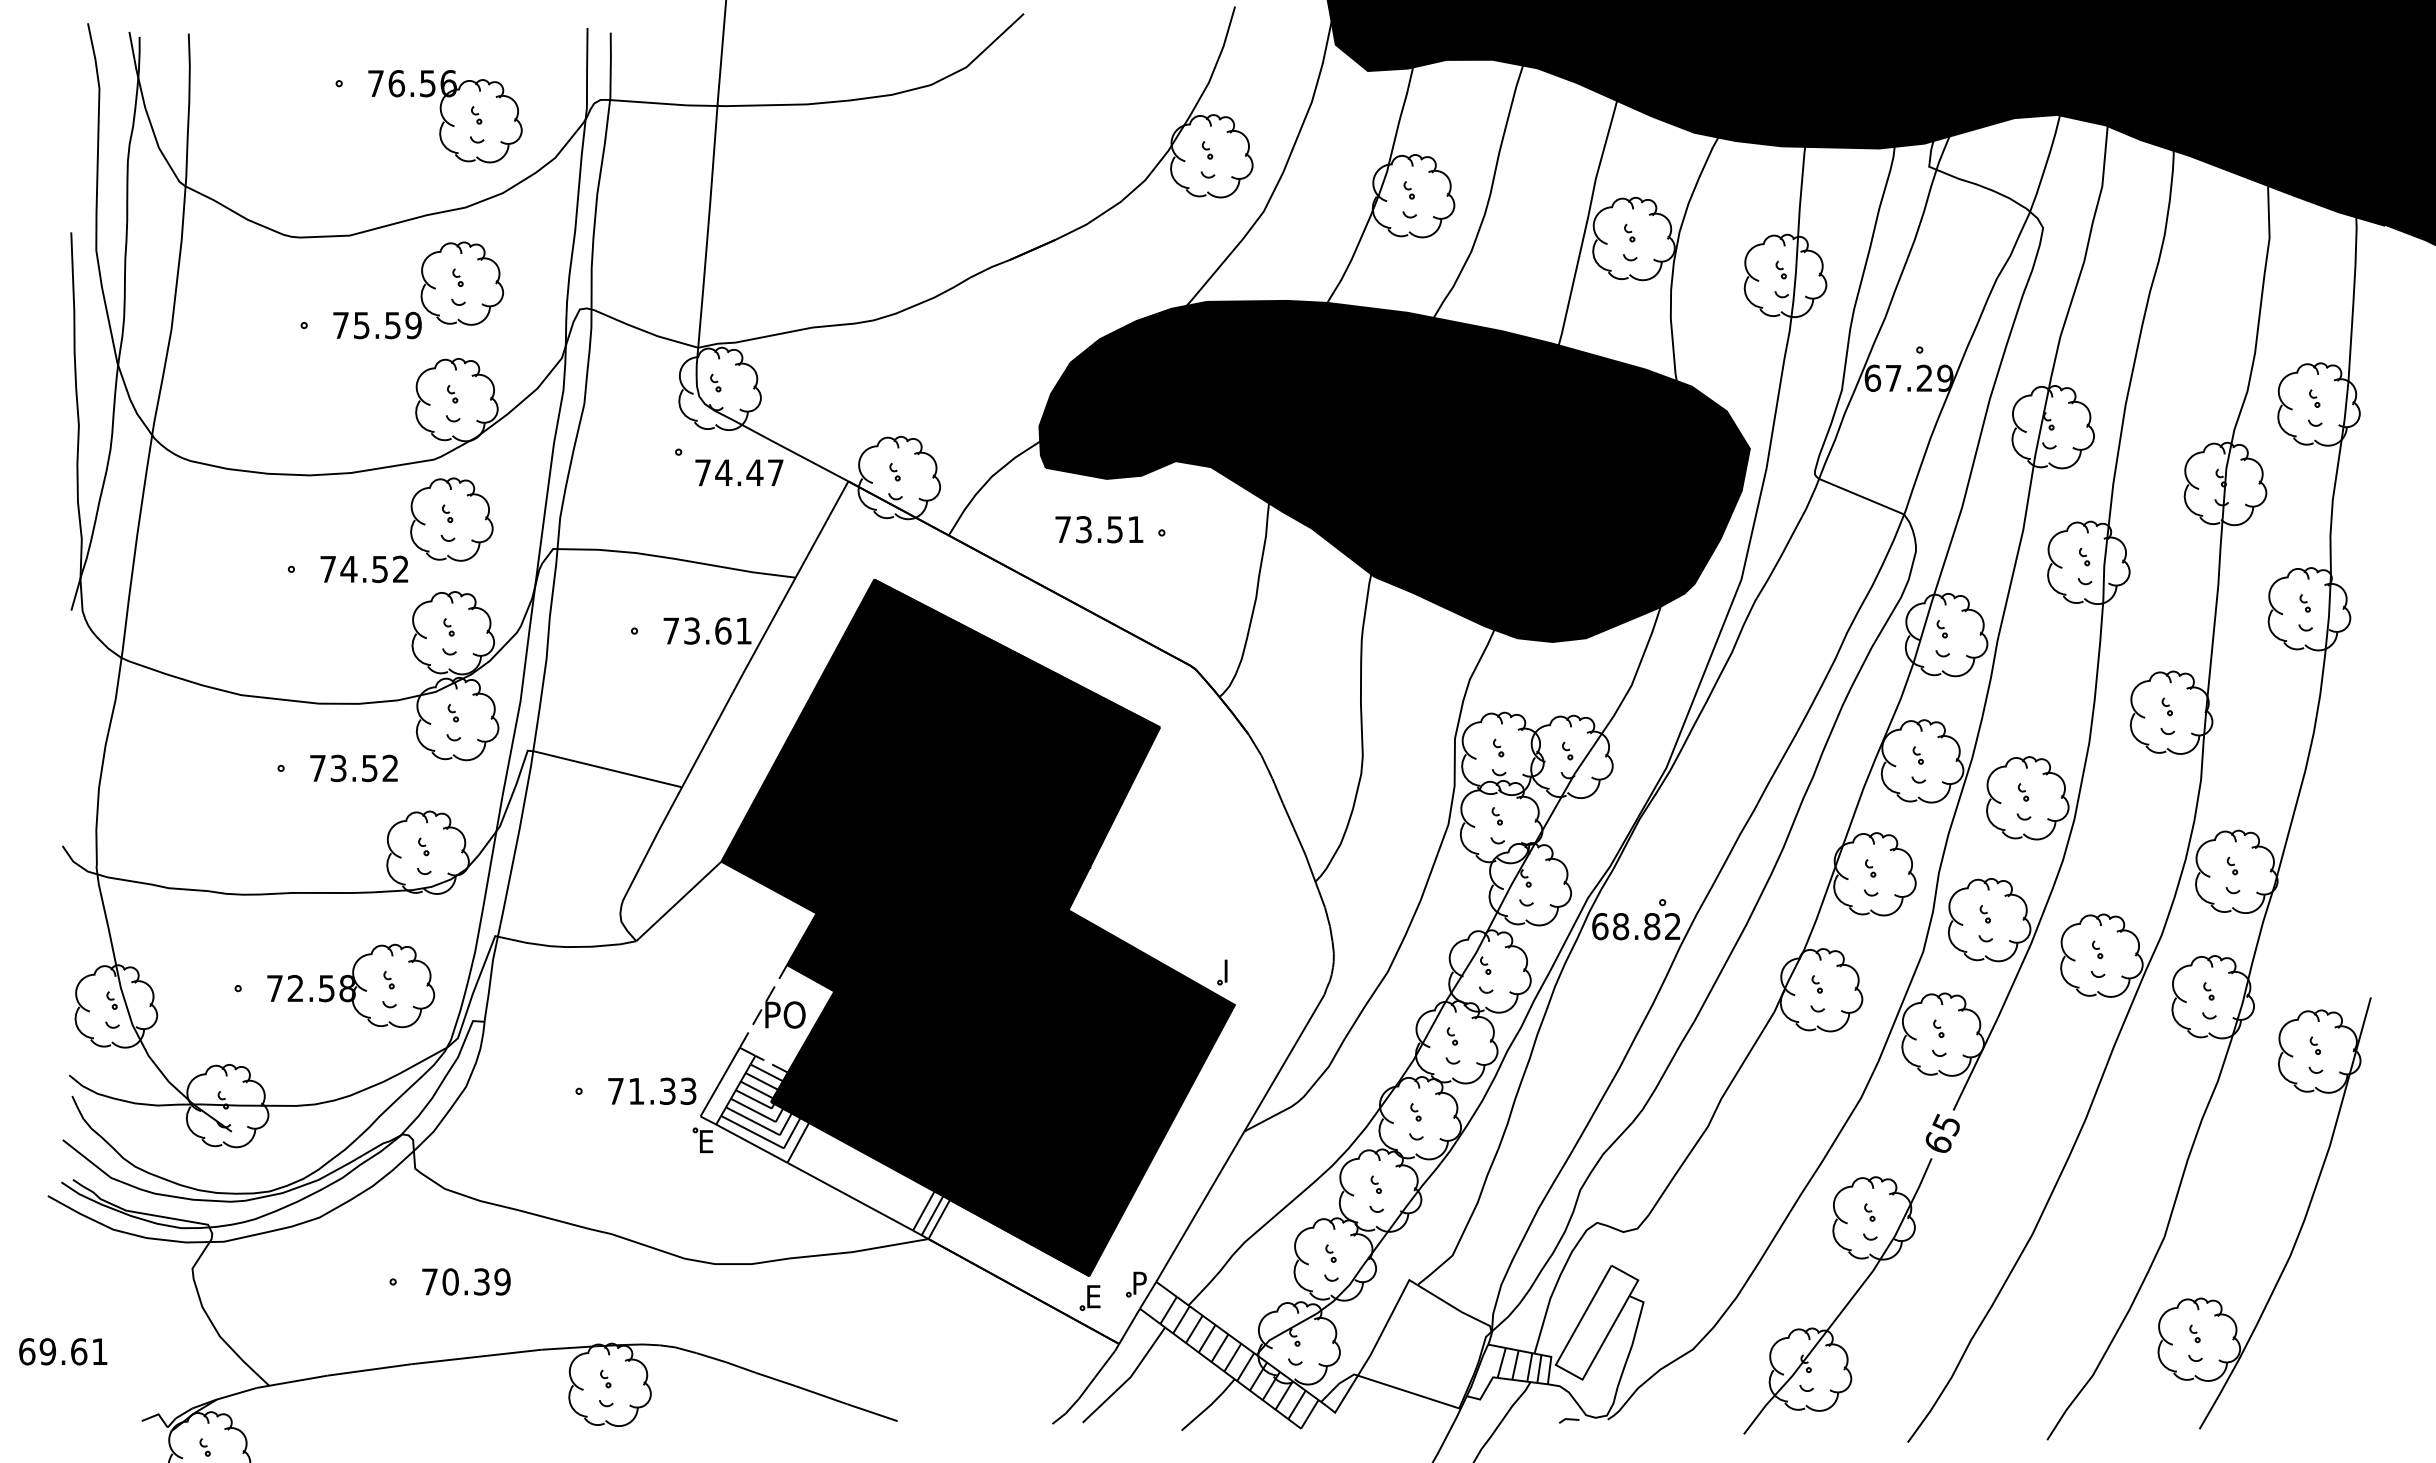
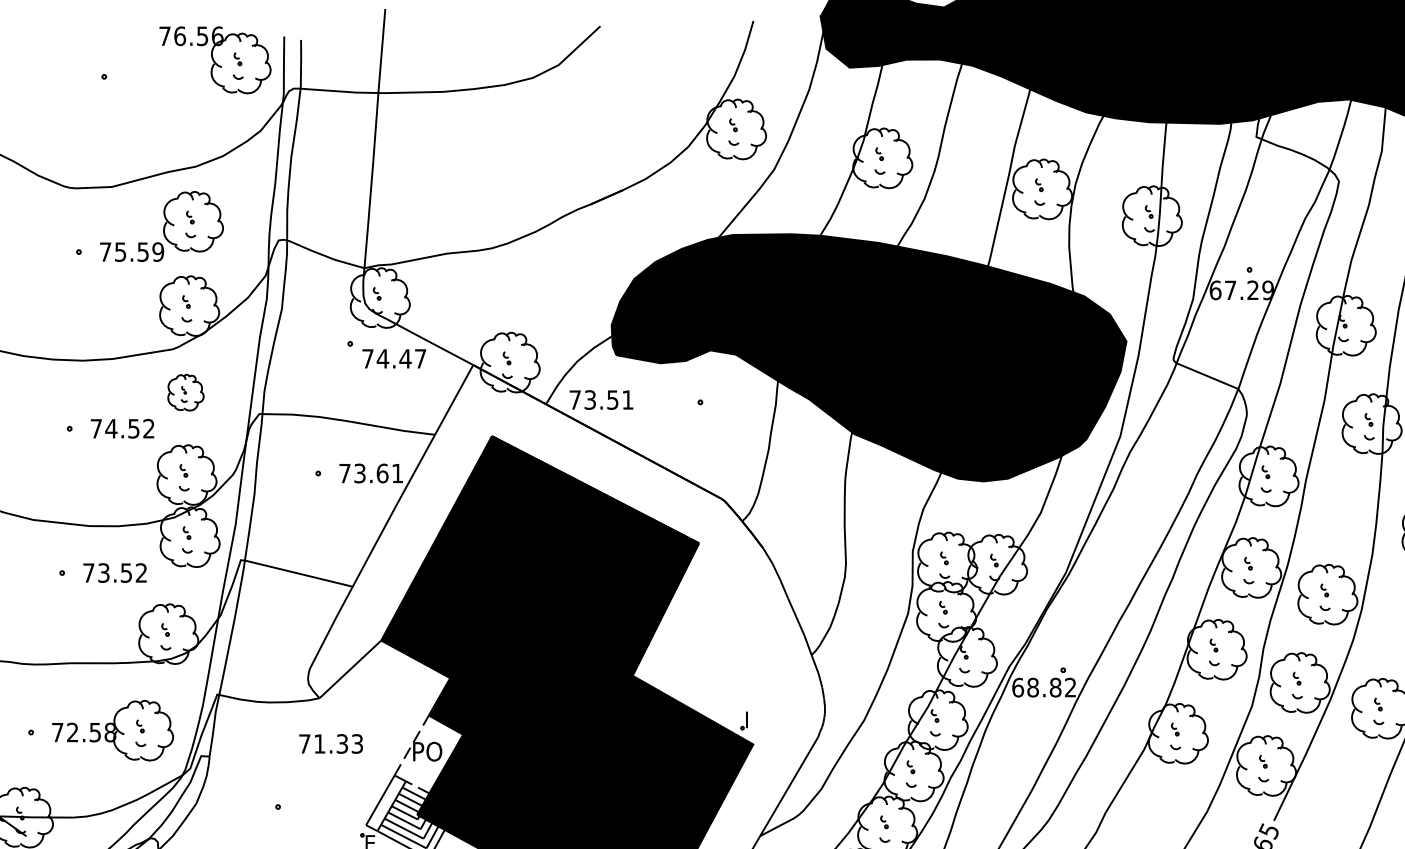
part: (445, 116) -> (215, 60), moved
part: (451, 519) -> (185, 392), size x0.6
text: (1099, 529) -> (601, 399), moved
text: (652, 1090) -> (331, 743), moved

